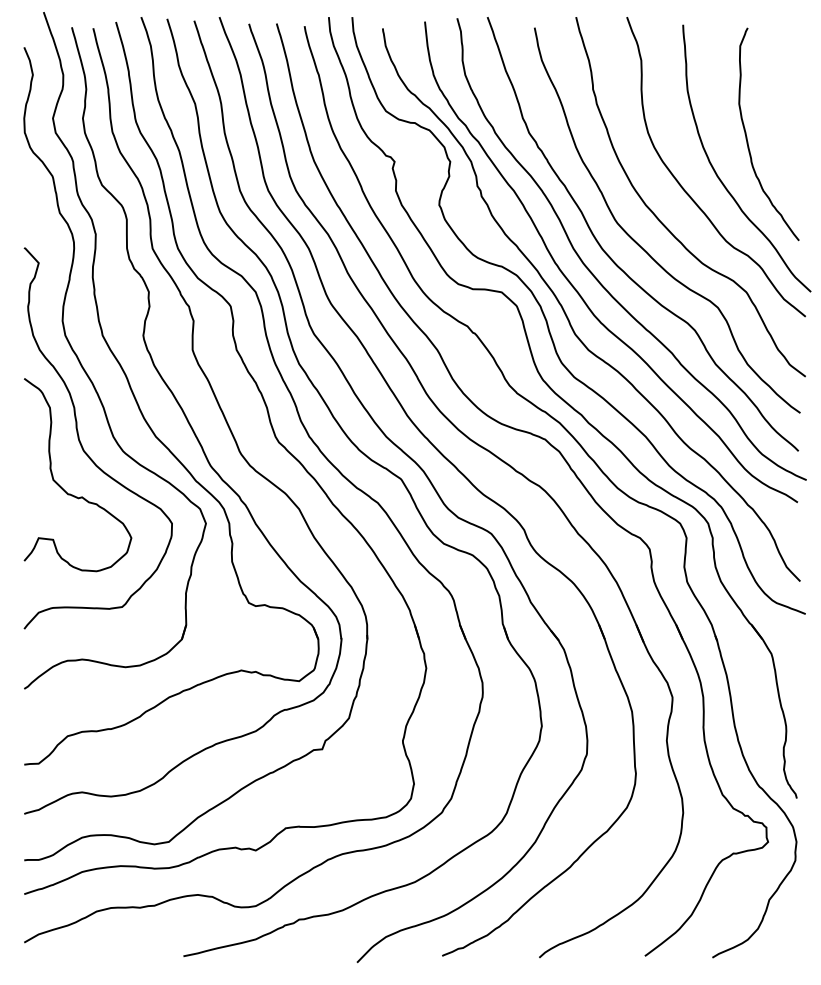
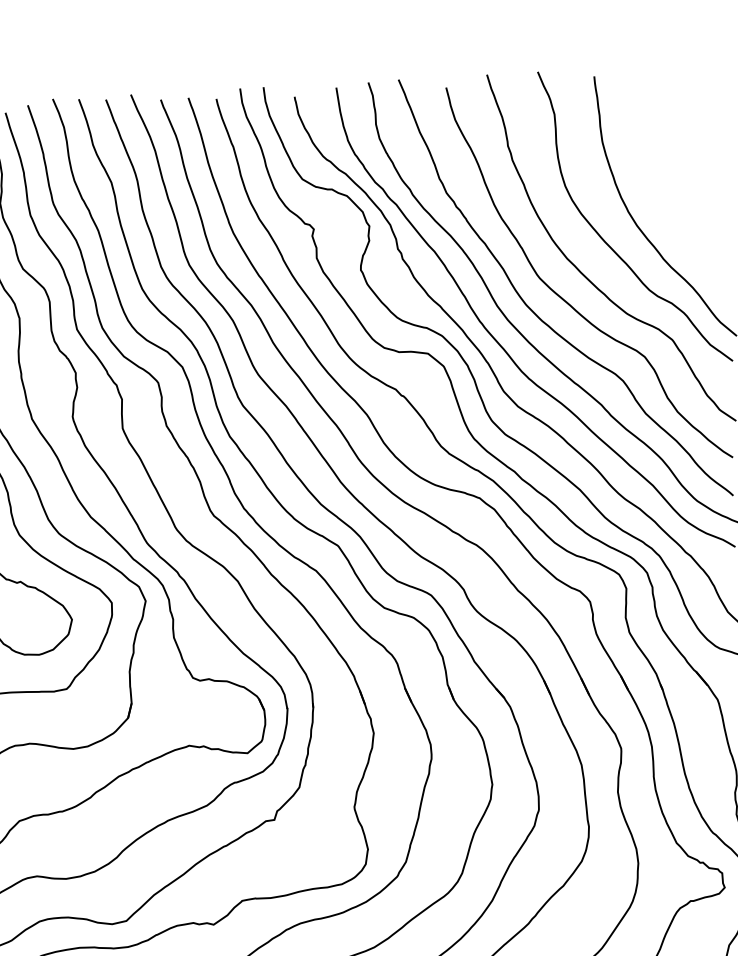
curve: (747, 136) -> (664, 184), removed

